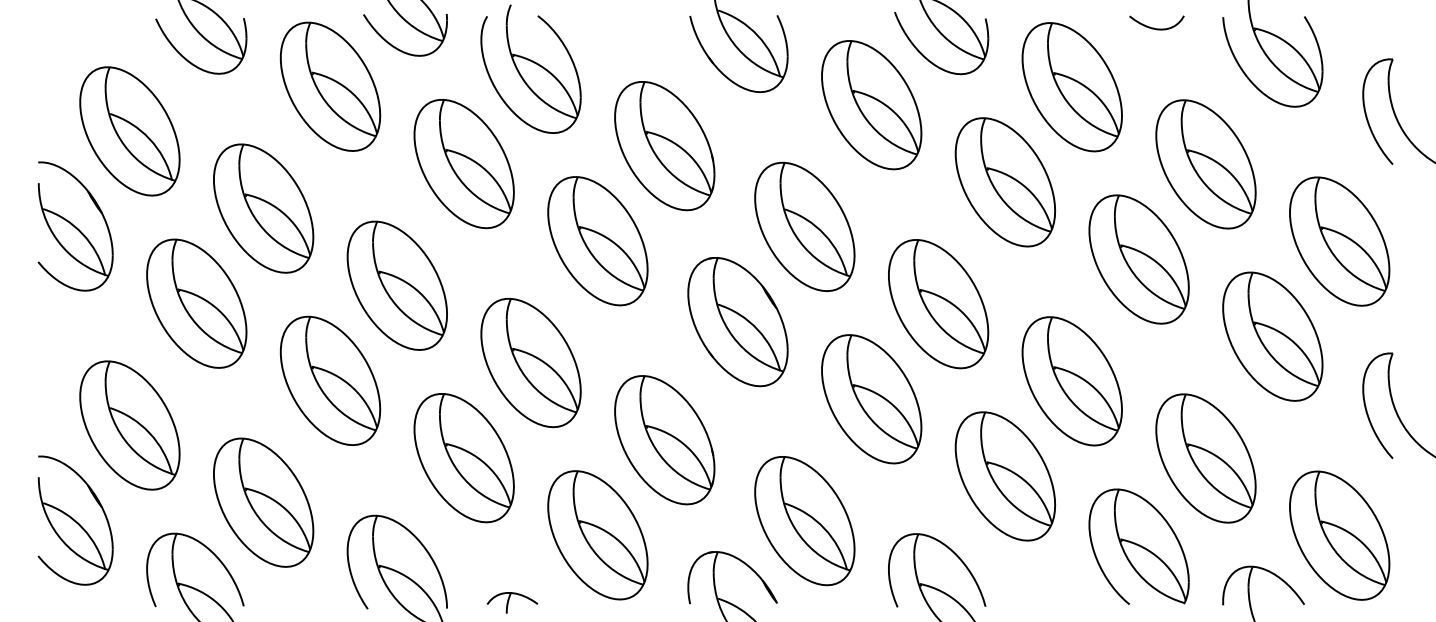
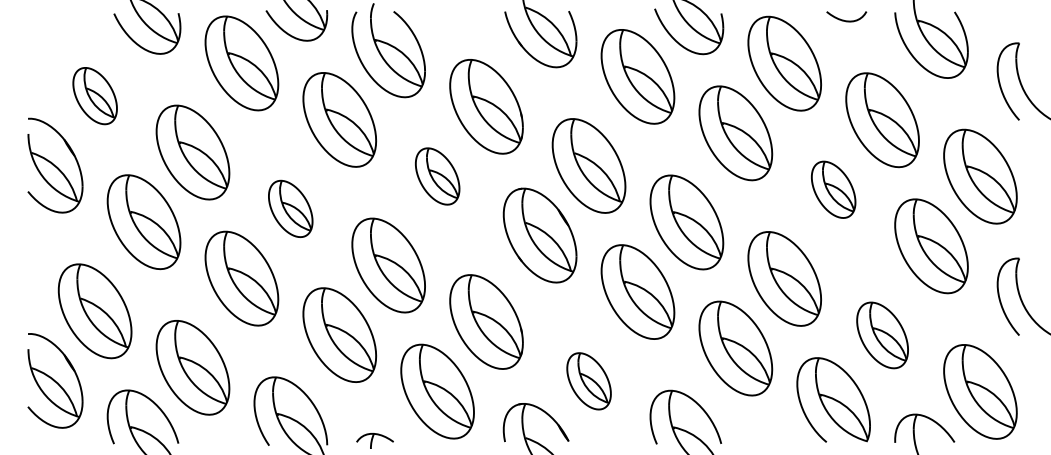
part: (129, 131) -> (94, 96), size x0.6
part: (597, 241) -> (437, 176), size x0.6
part: (1138, 259) -> (833, 189), size x0.6
part: (396, 285) -> (290, 208), size x0.6
part: (1205, 458) -> (882, 335), size x0.7
part: (804, 521) -> (588, 381), size x0.6

